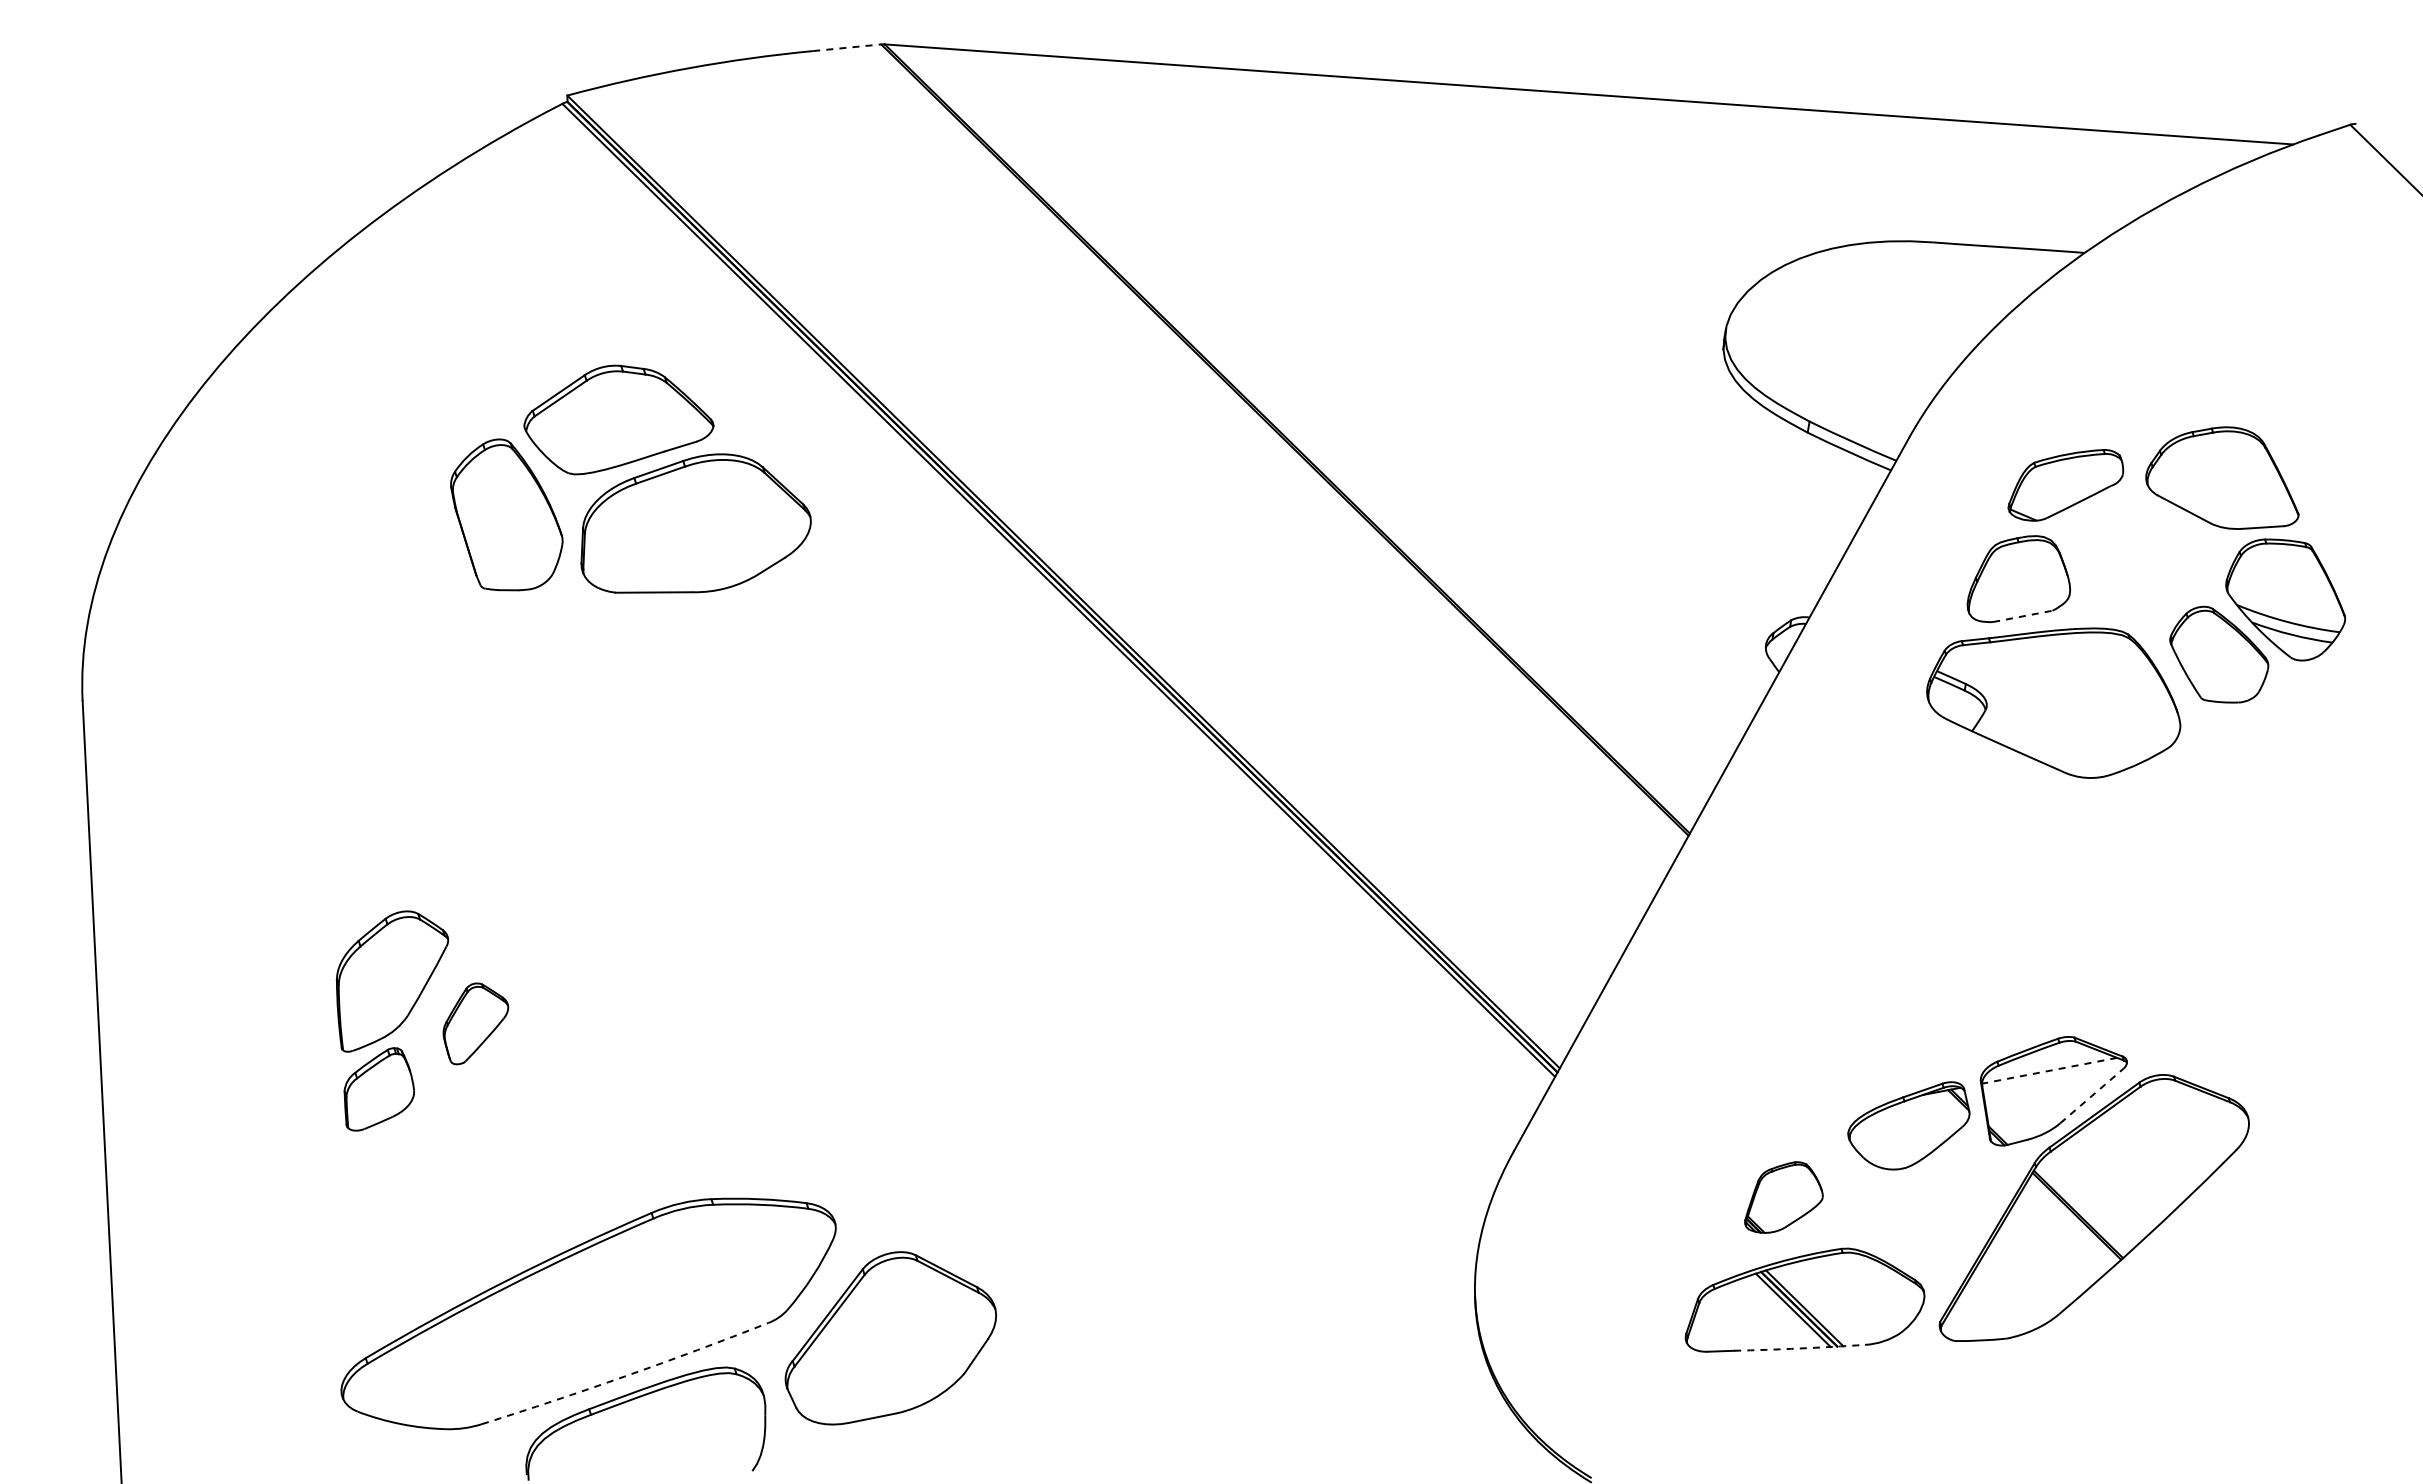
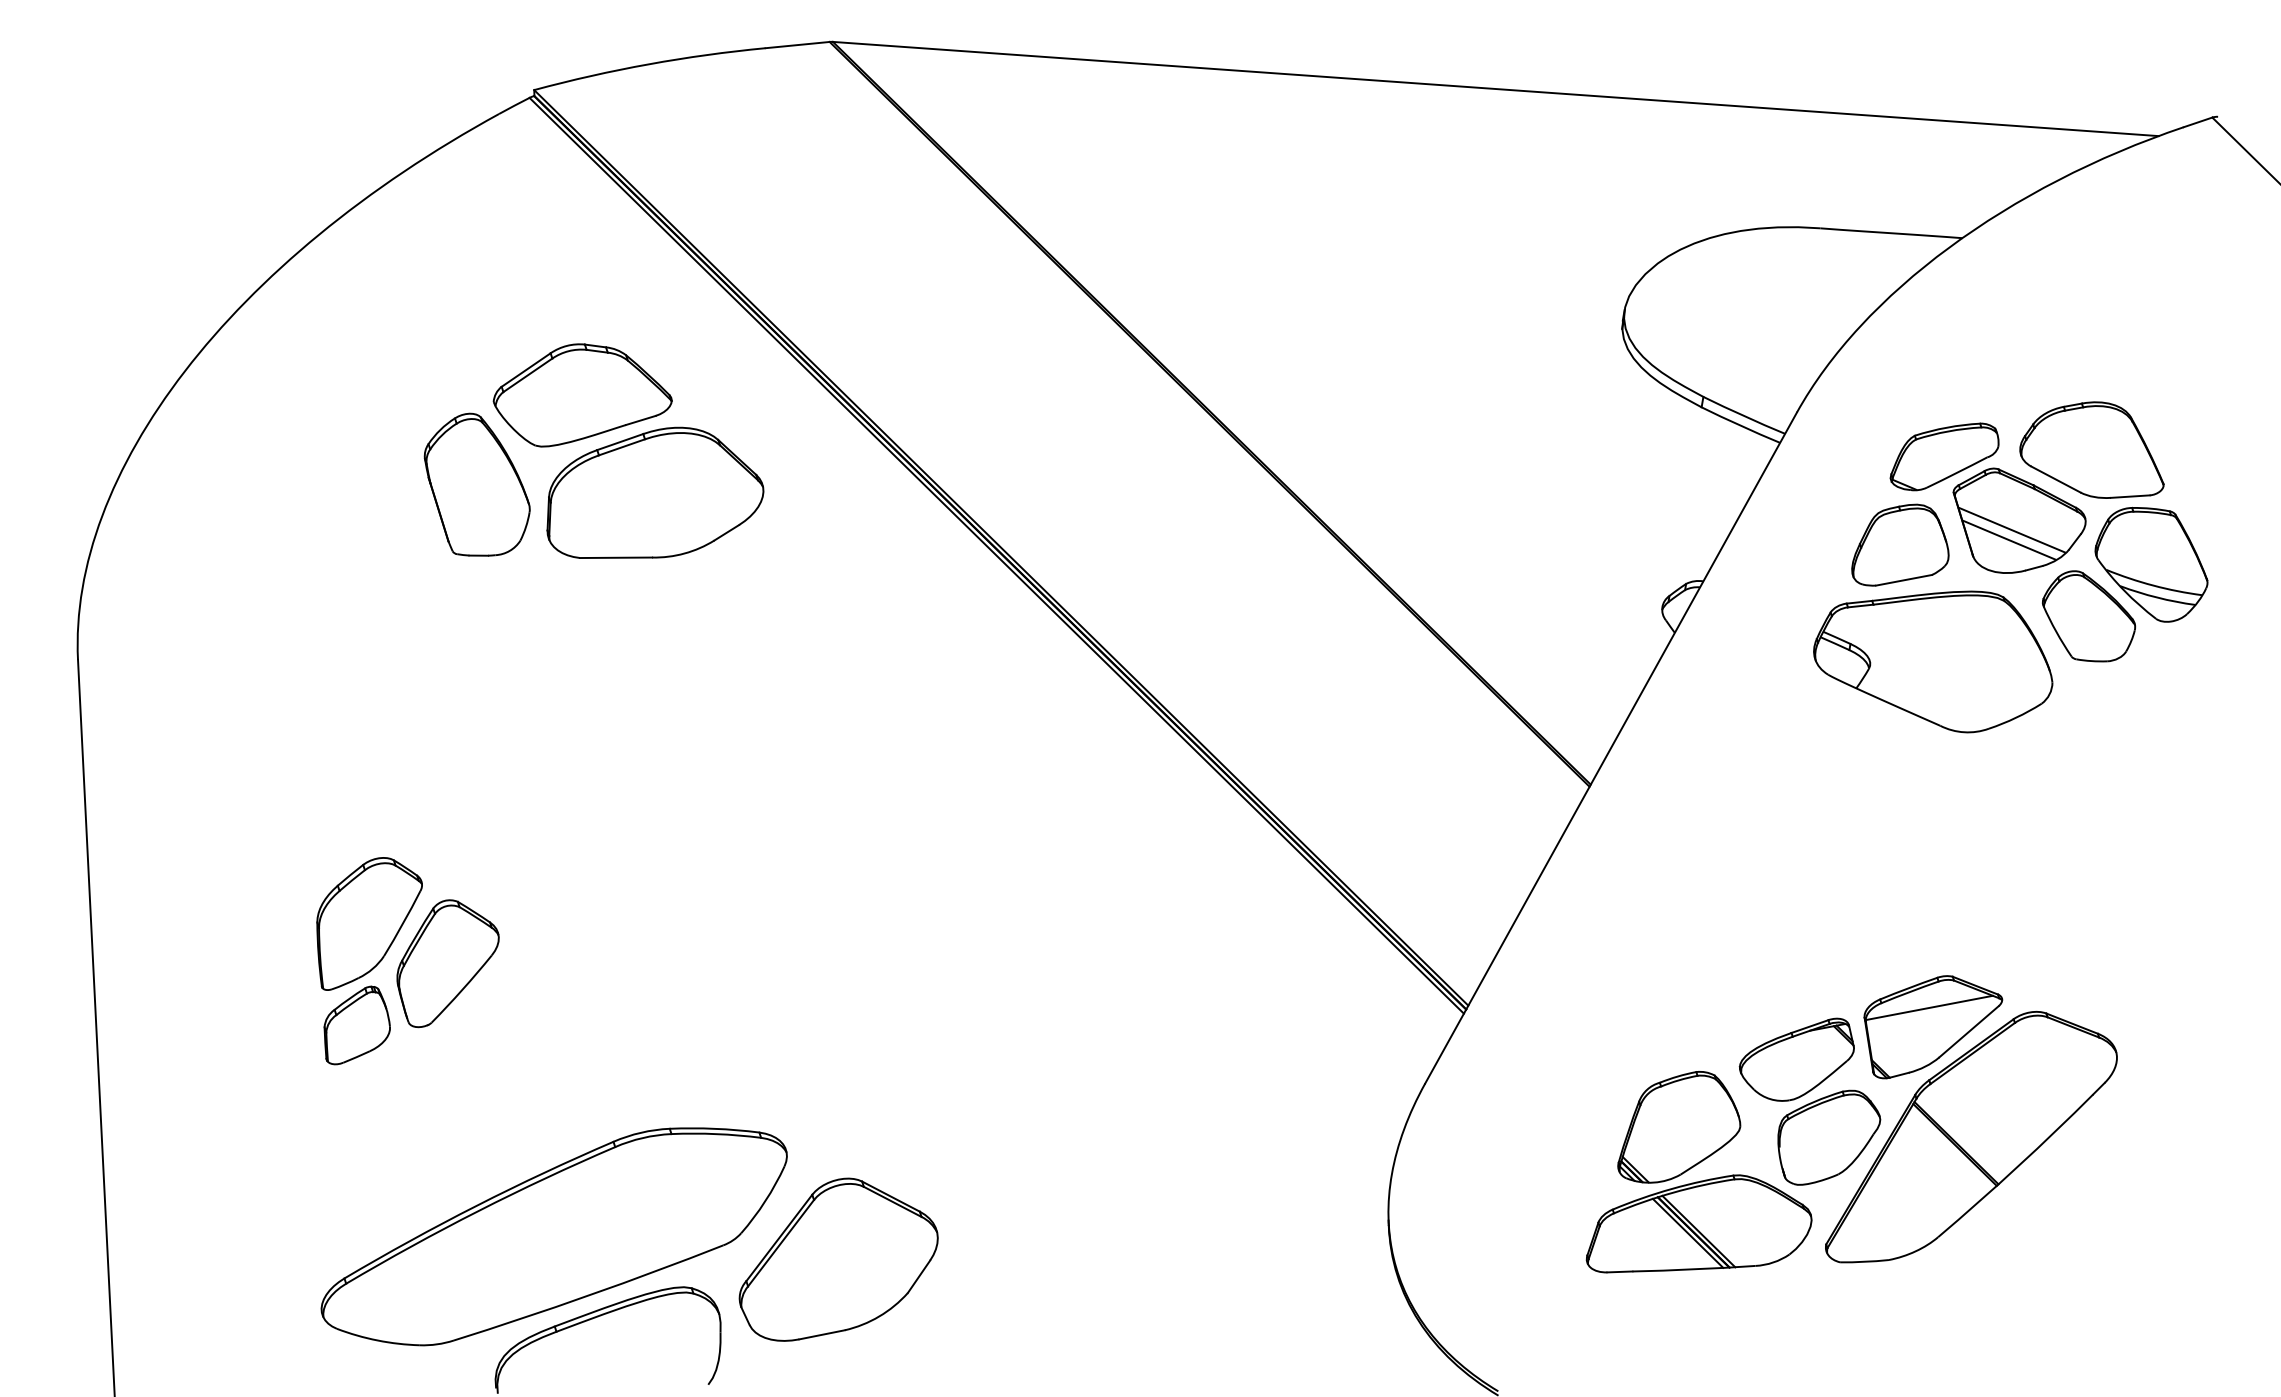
line: (847, 47) -> (797, 44), dashed -> solid
part: (2145, 552) -> (2019, 520), added
line: (2023, 616) -> (1904, 580), dashed -> solid
part: (475, 1023) -> (447, 963), size x1.67
line: (2049, 1070) -> (1929, 1007), dashed -> solid
line: (2091, 1096) -> (1968, 1032), dashed -> solid
part: (1783, 1197) -> (1678, 1127), size x1.67
part: (1943, 1208) -> (1829, 1137), added
arc: (1799, 1348) -> (1693, 1269), dashed -> solid
arc: (626, 1376) -> (589, 1295), dashed -> solid

